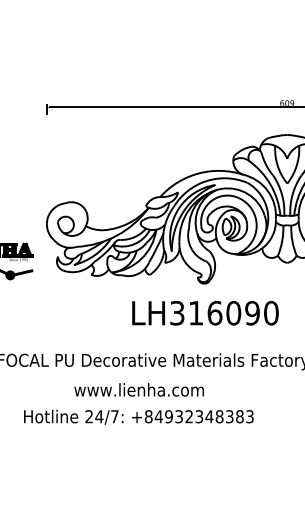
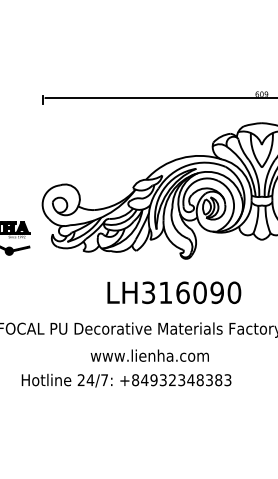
text: (205, 312) -> (174, 292), moved
text: (138, 389) -> (149, 355), moved

